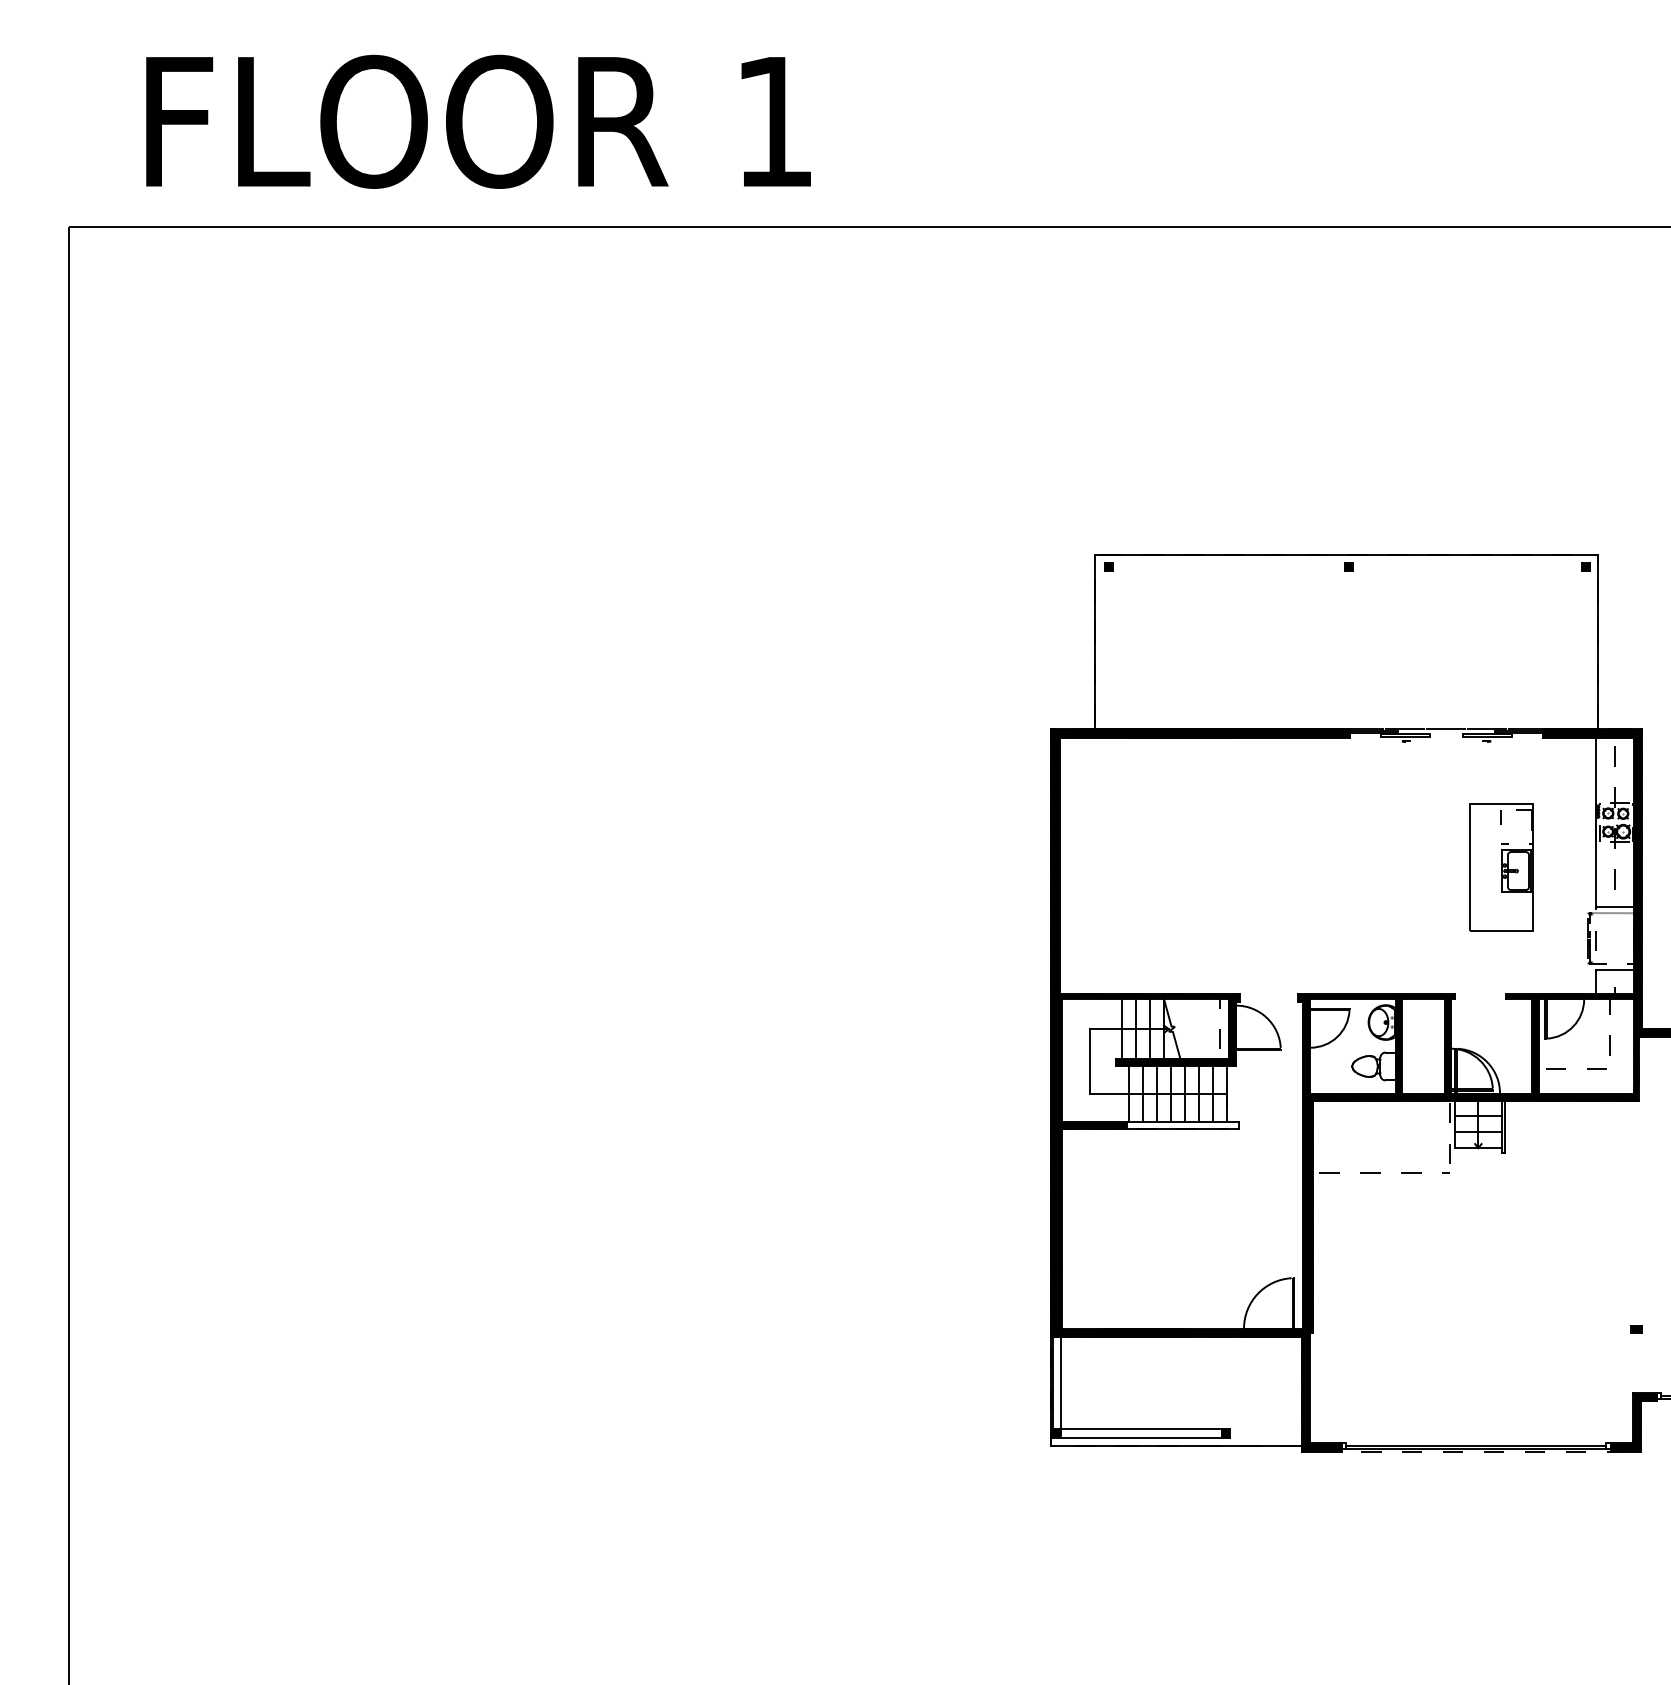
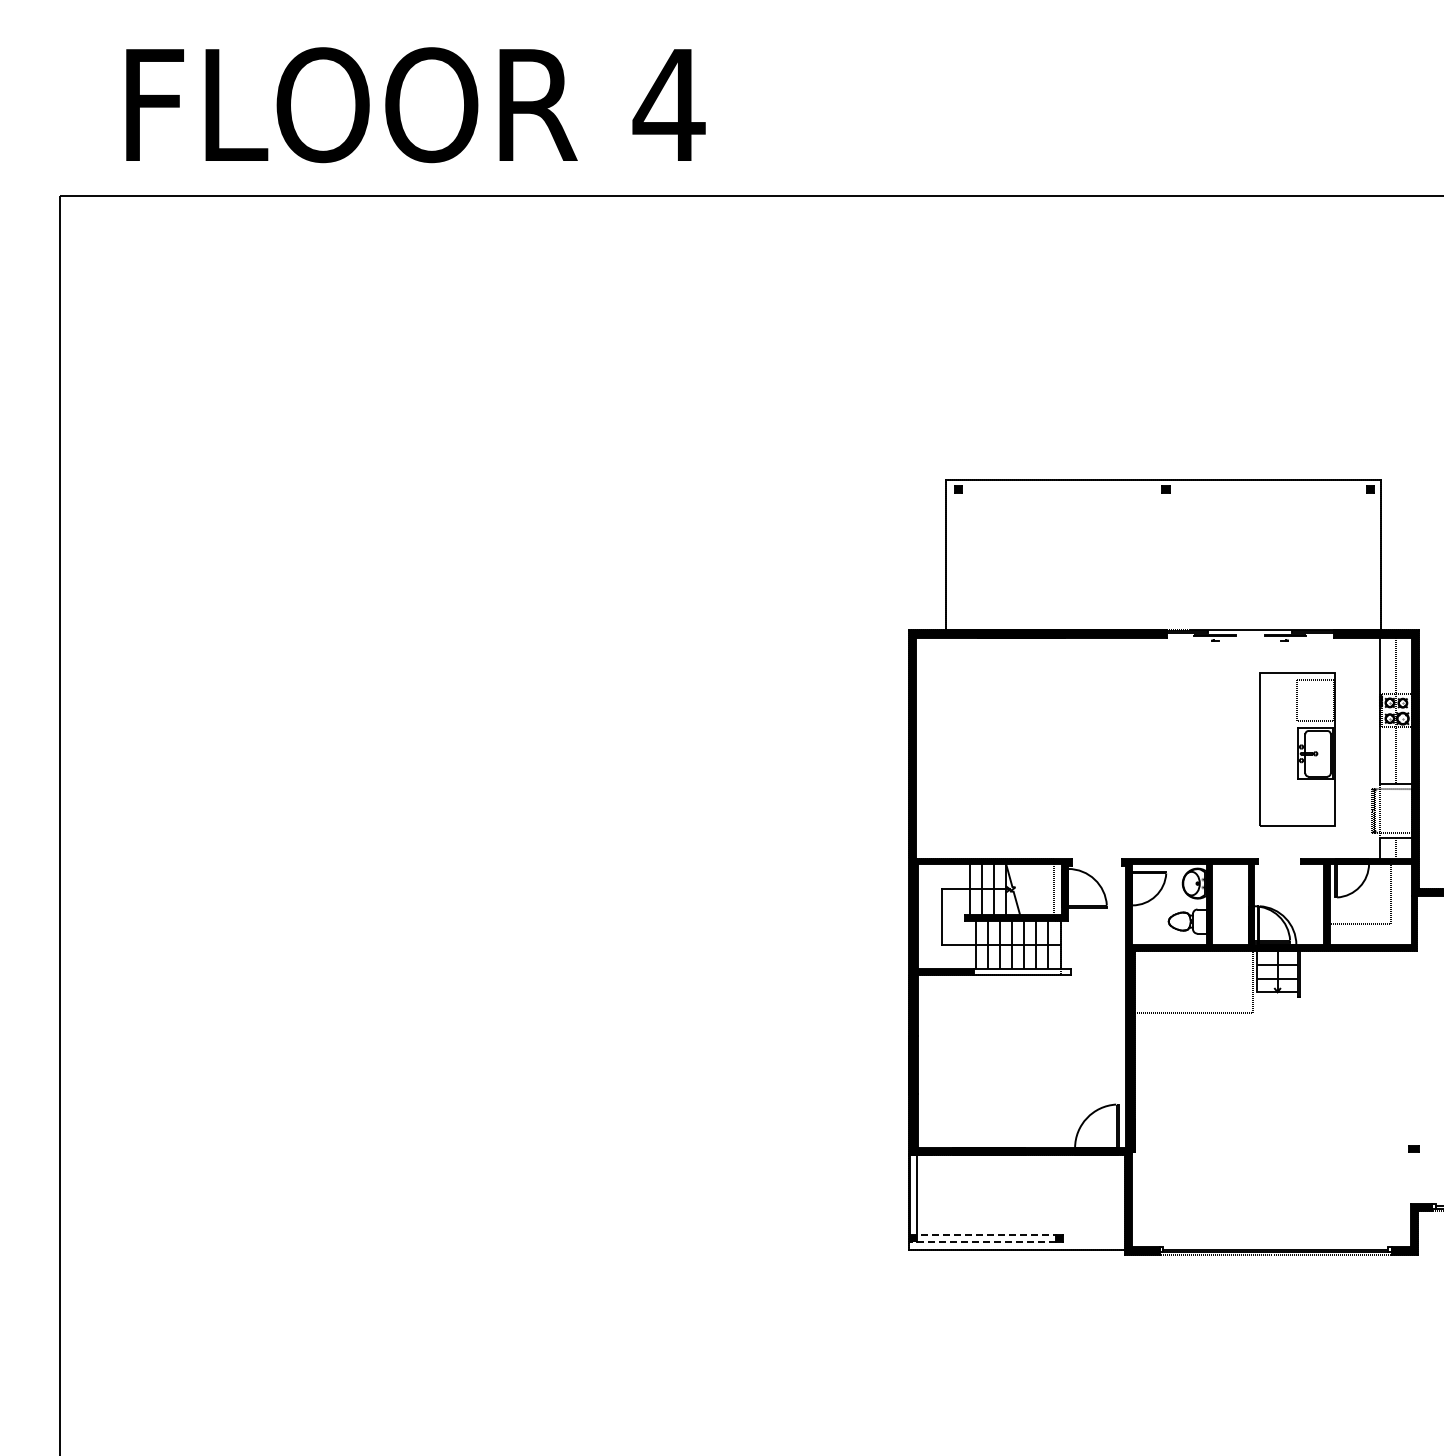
text: (773, 121) -> (668, 104), 1 -> 4
part: (1501, 867) -> (1297, 749), size x1.4
line: (1138, 1429) -> (983, 1235), solid -> dashed
line: (1136, 1437) -> (982, 1242), solid -> dashed

